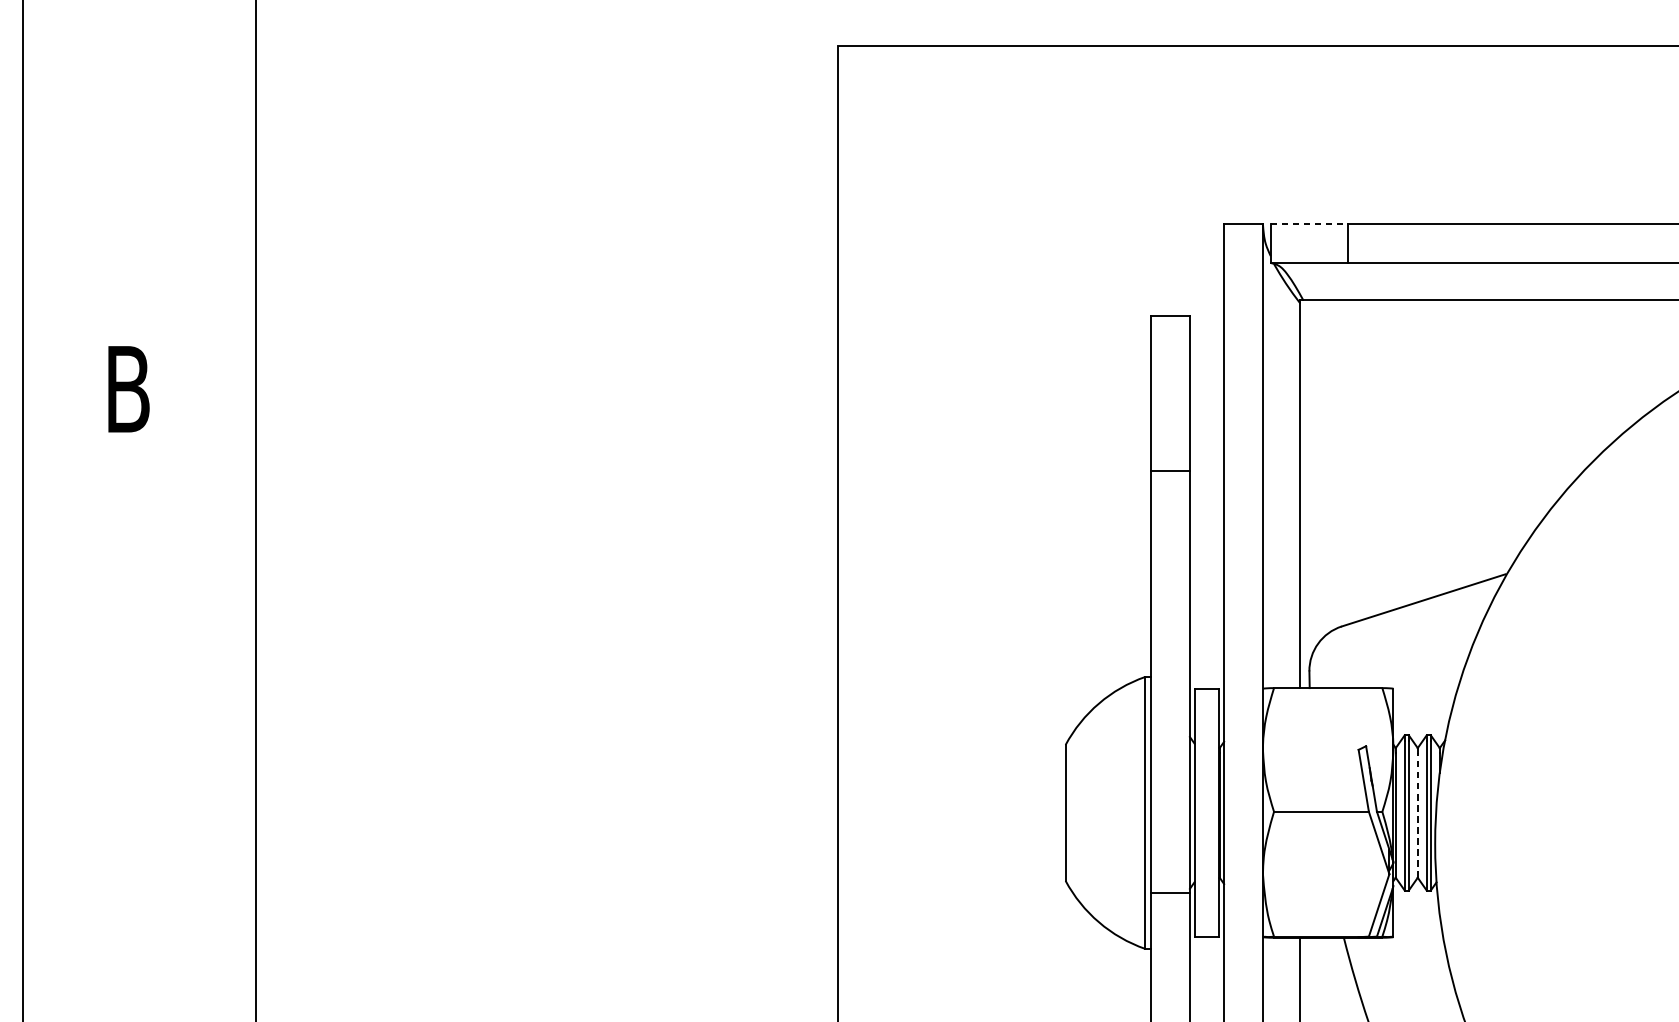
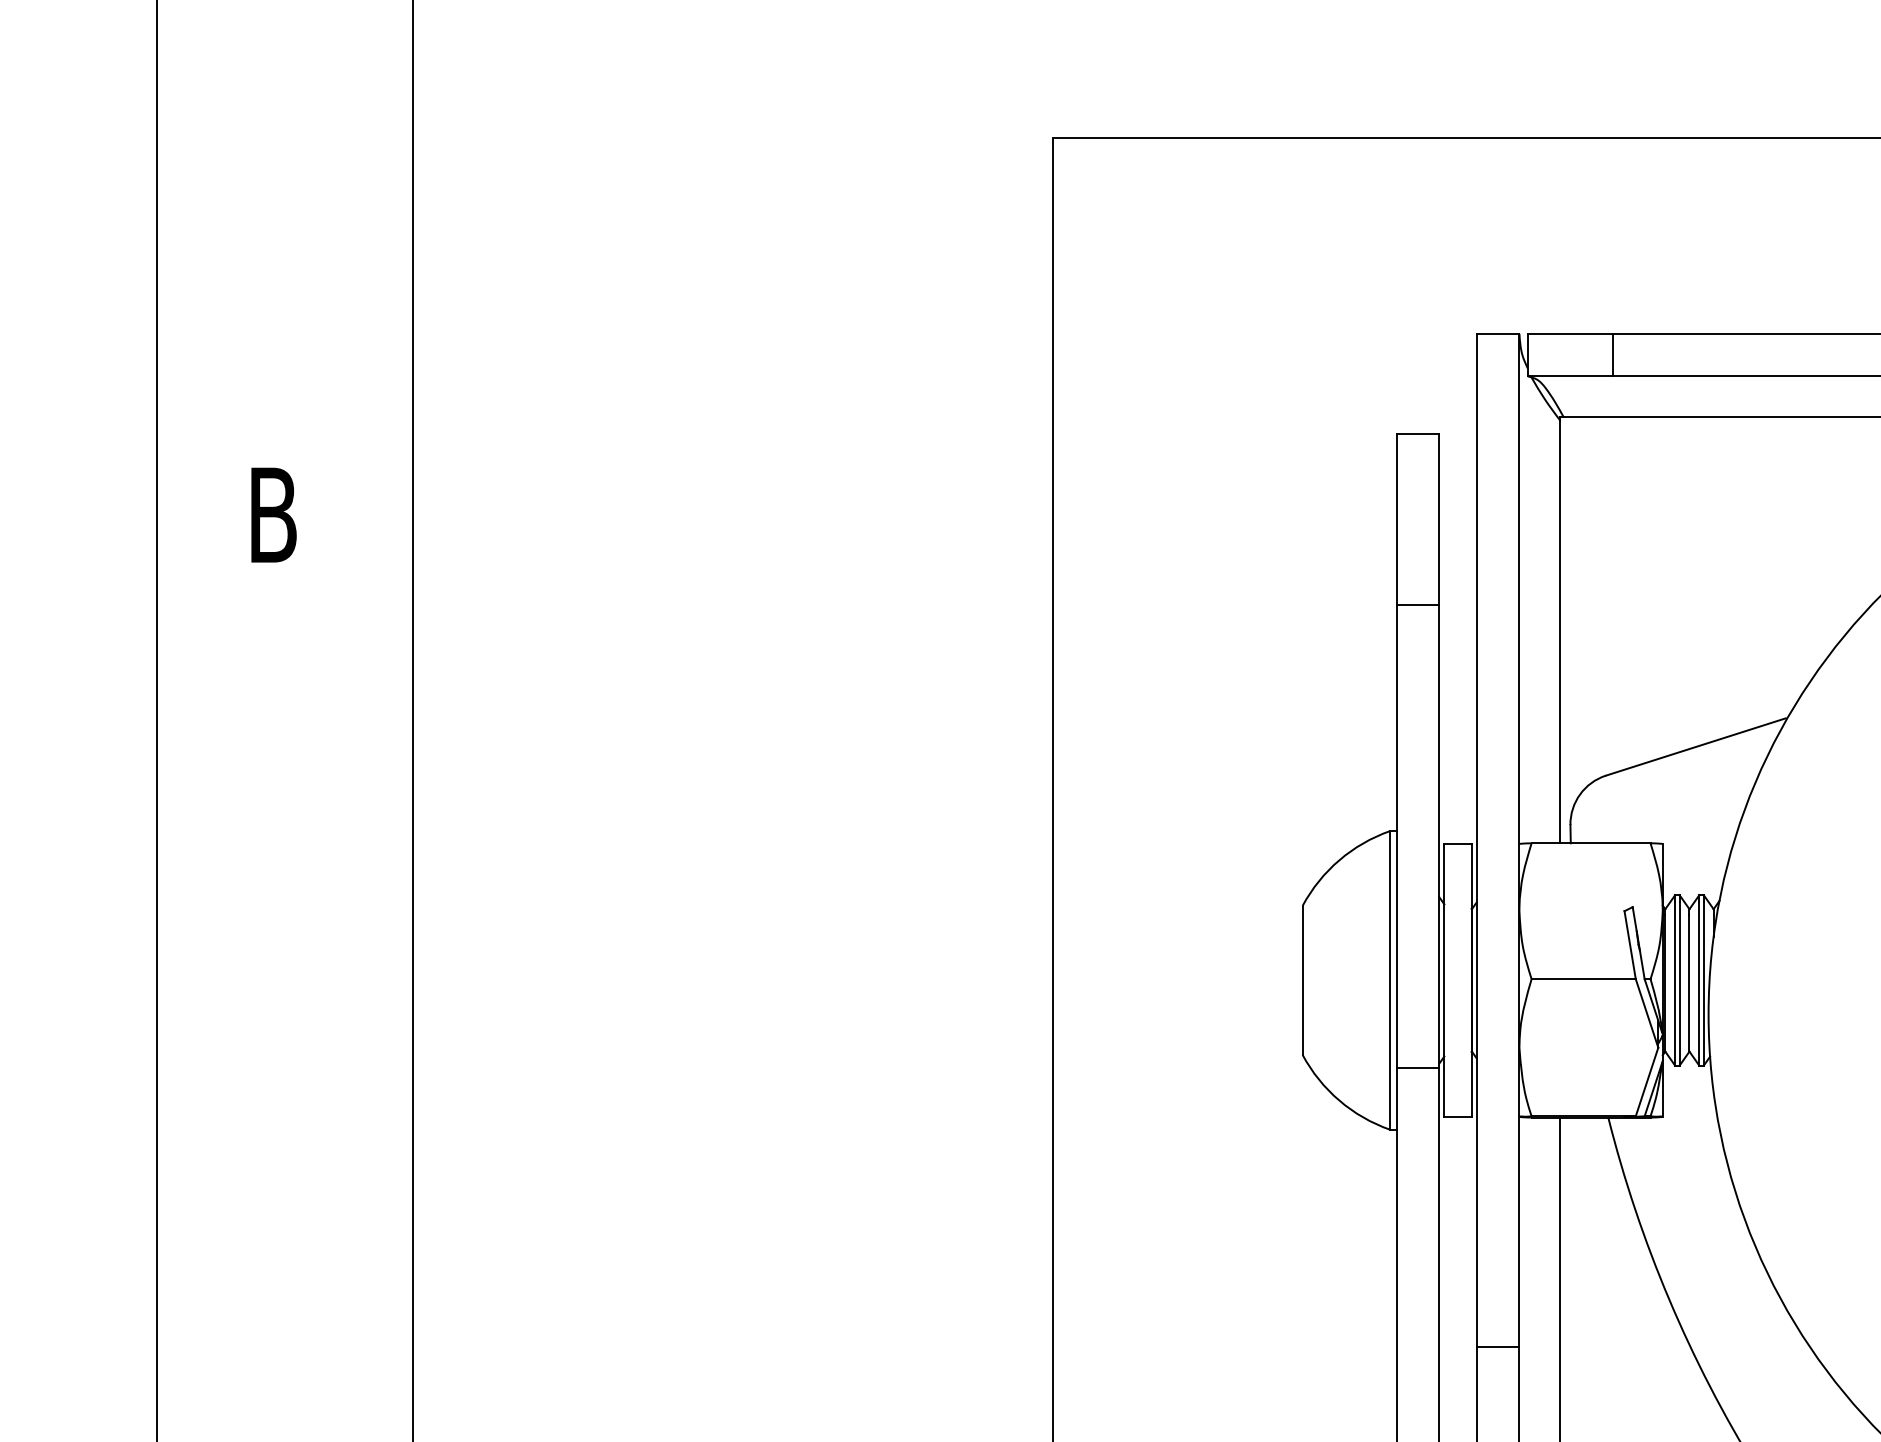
line: (1309, 223) -> (1570, 333), dashed -> solid
line: (1417, 814) -> (1689, 982), dashed -> solid

